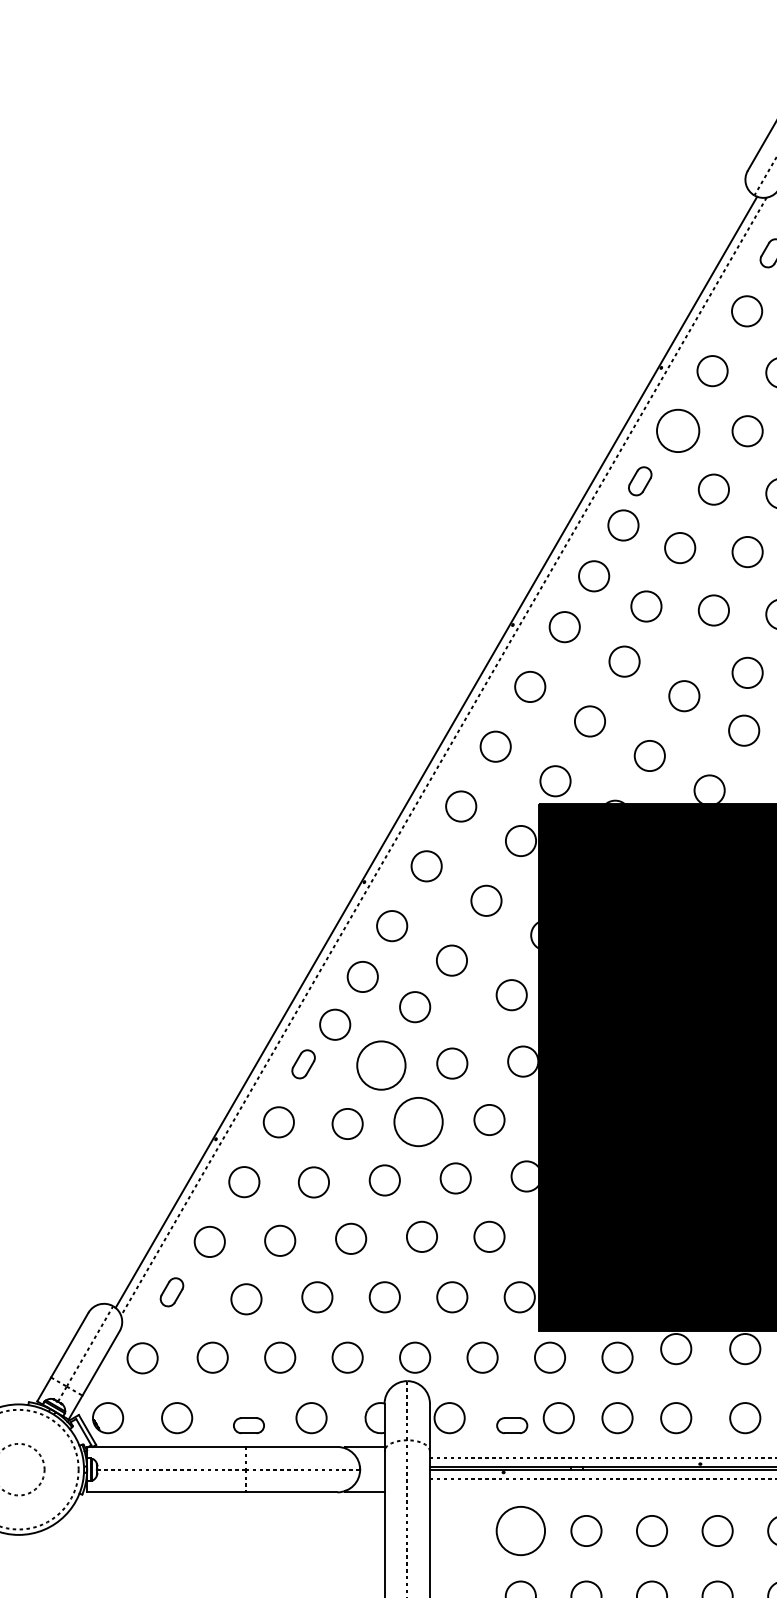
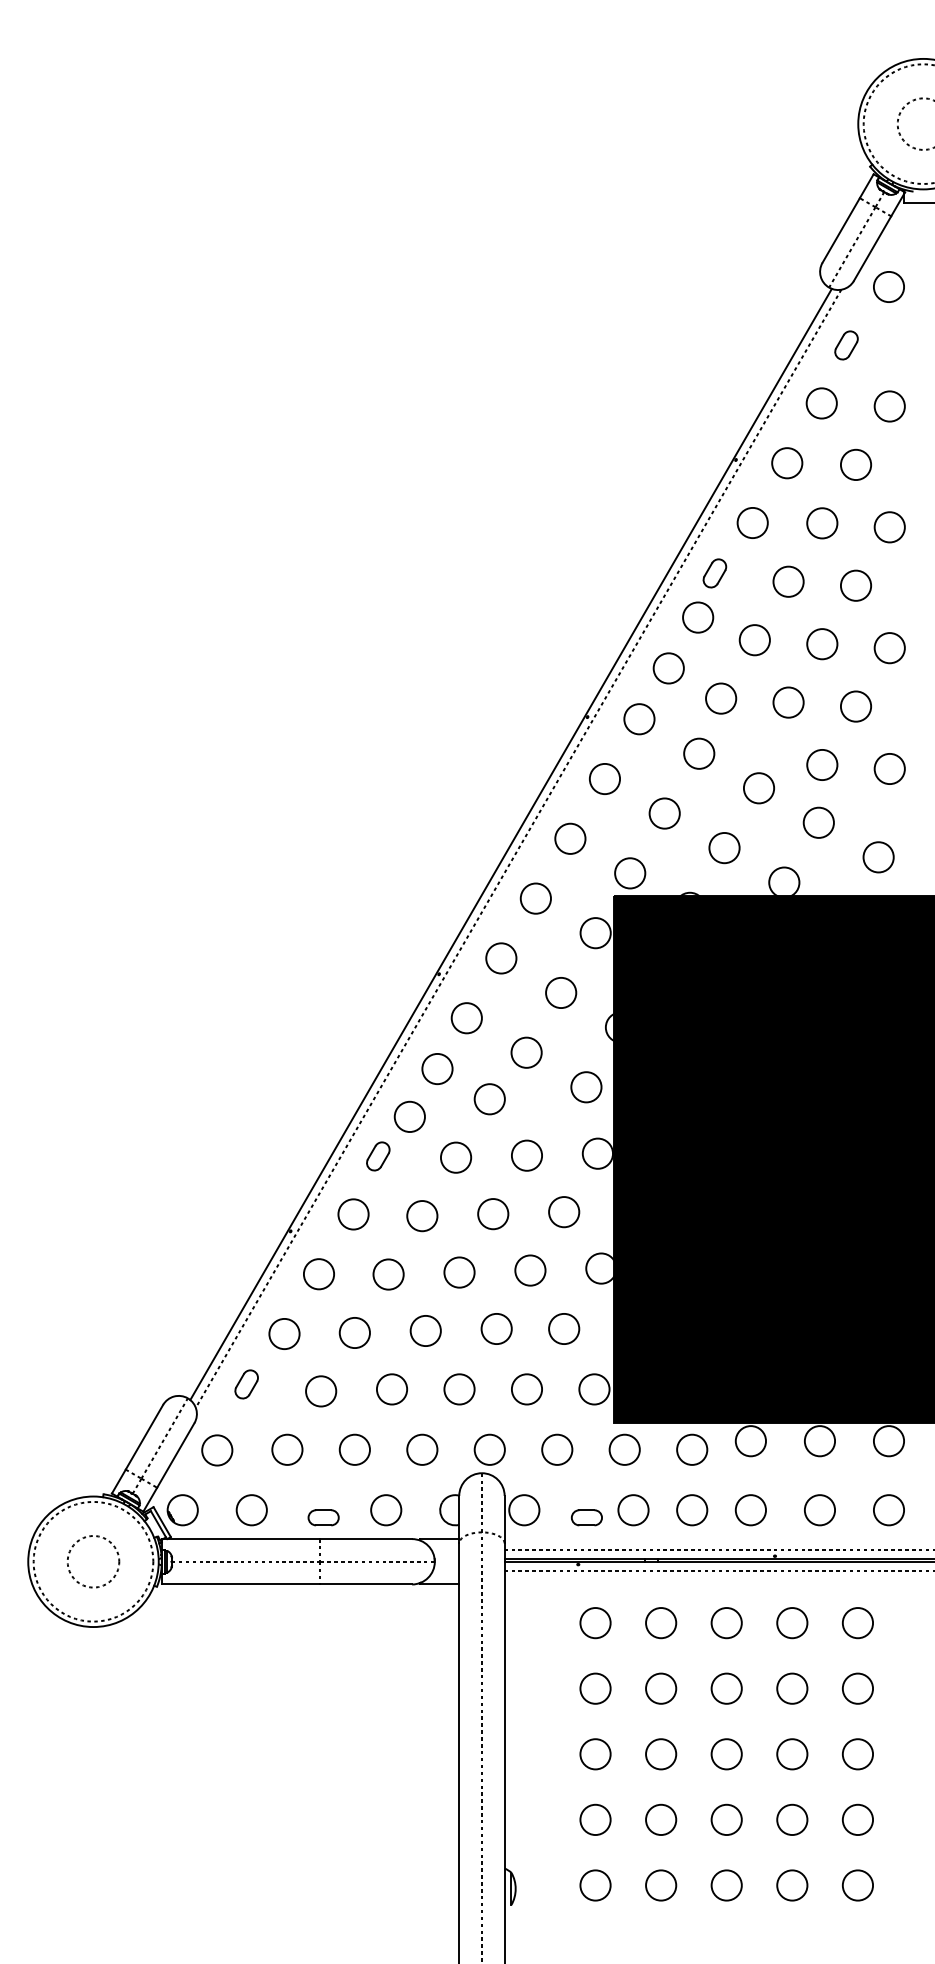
circle: (677, 430) -> (752, 522), size x0.71
circle: (380, 1065) -> (455, 1157), size x0.62
circle: (418, 1122) -> (493, 1214), size x0.62
circle: (520, 1531) -> (595, 1623), size x0.62

